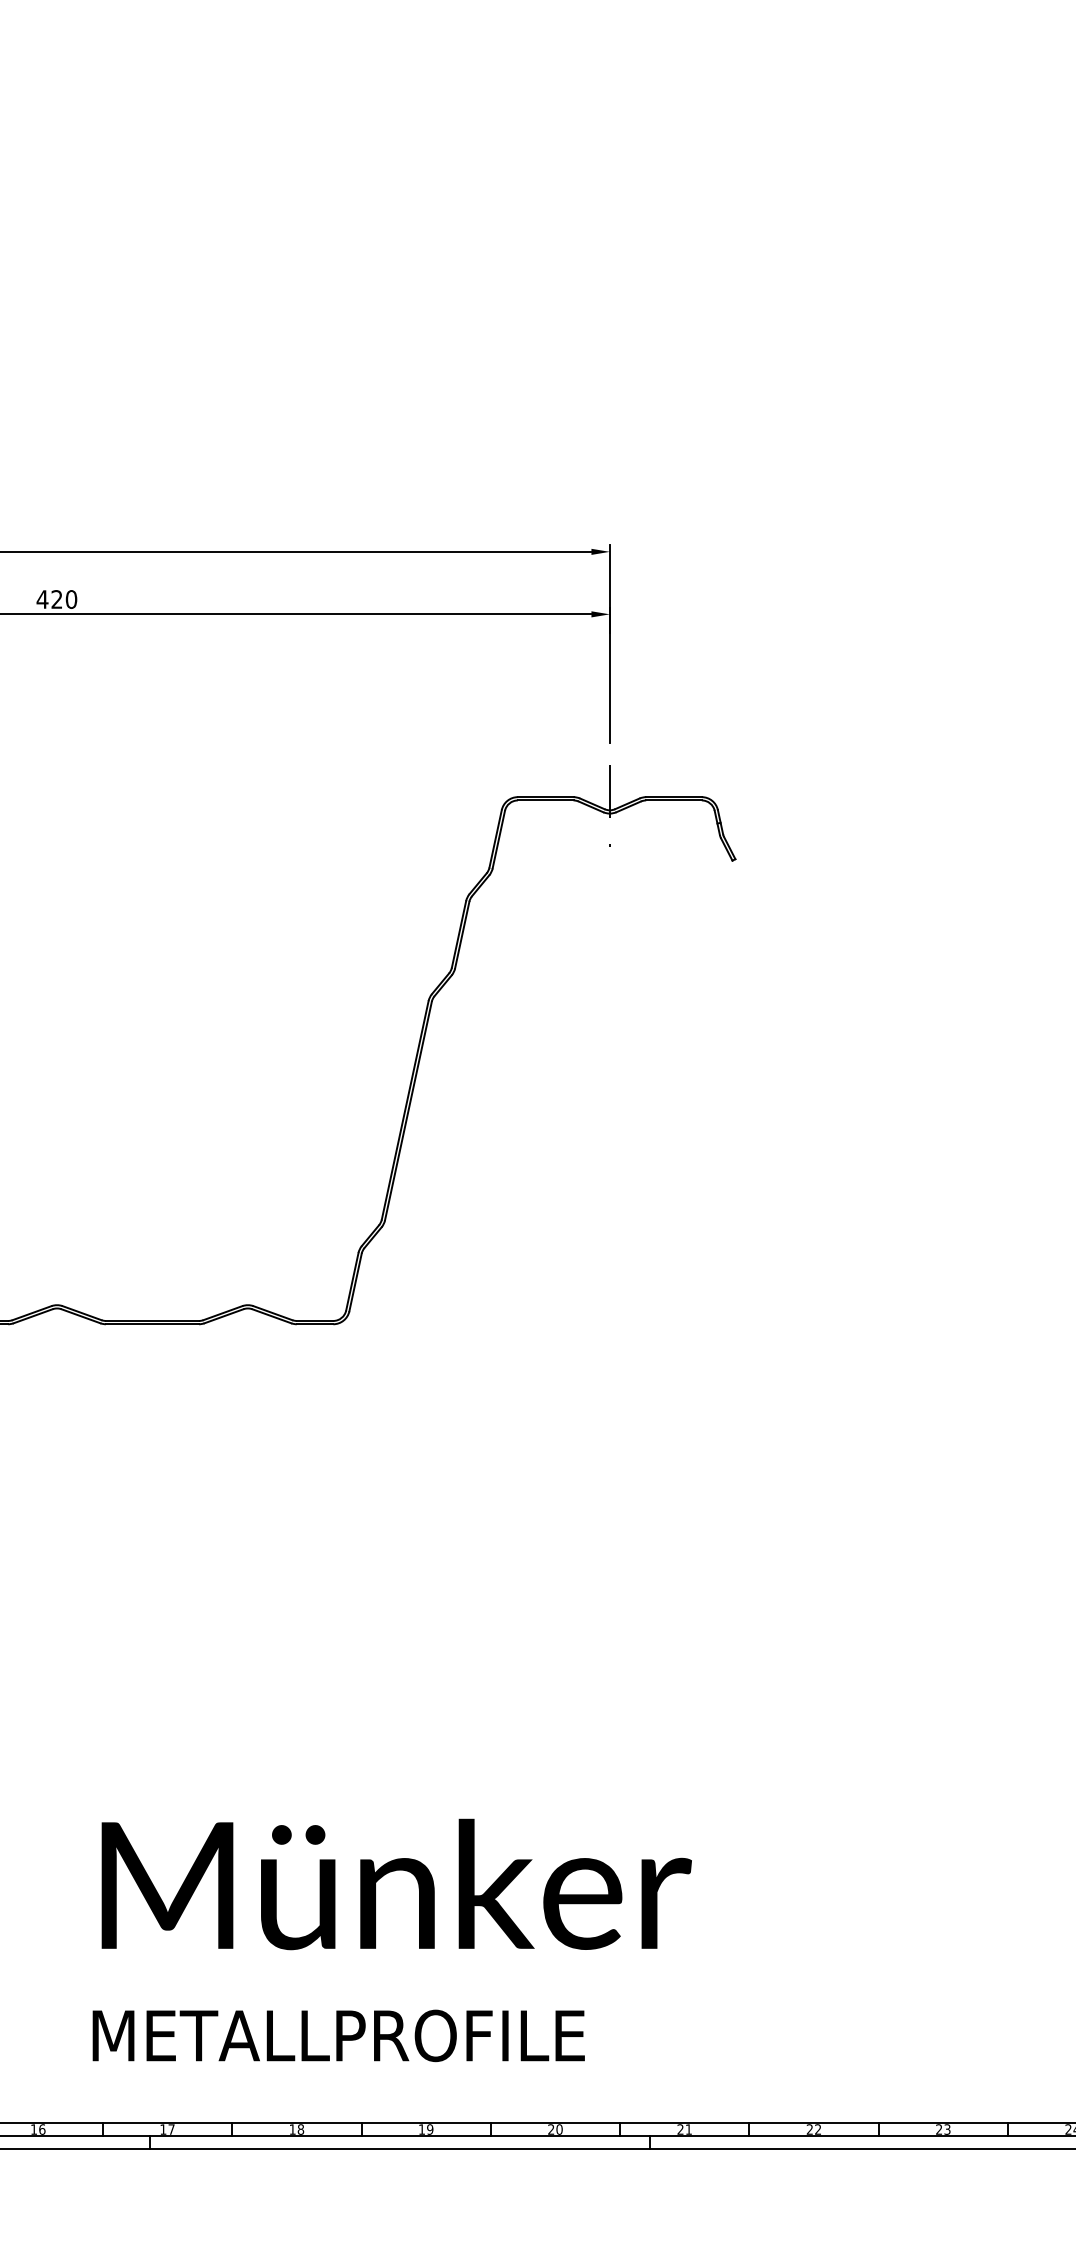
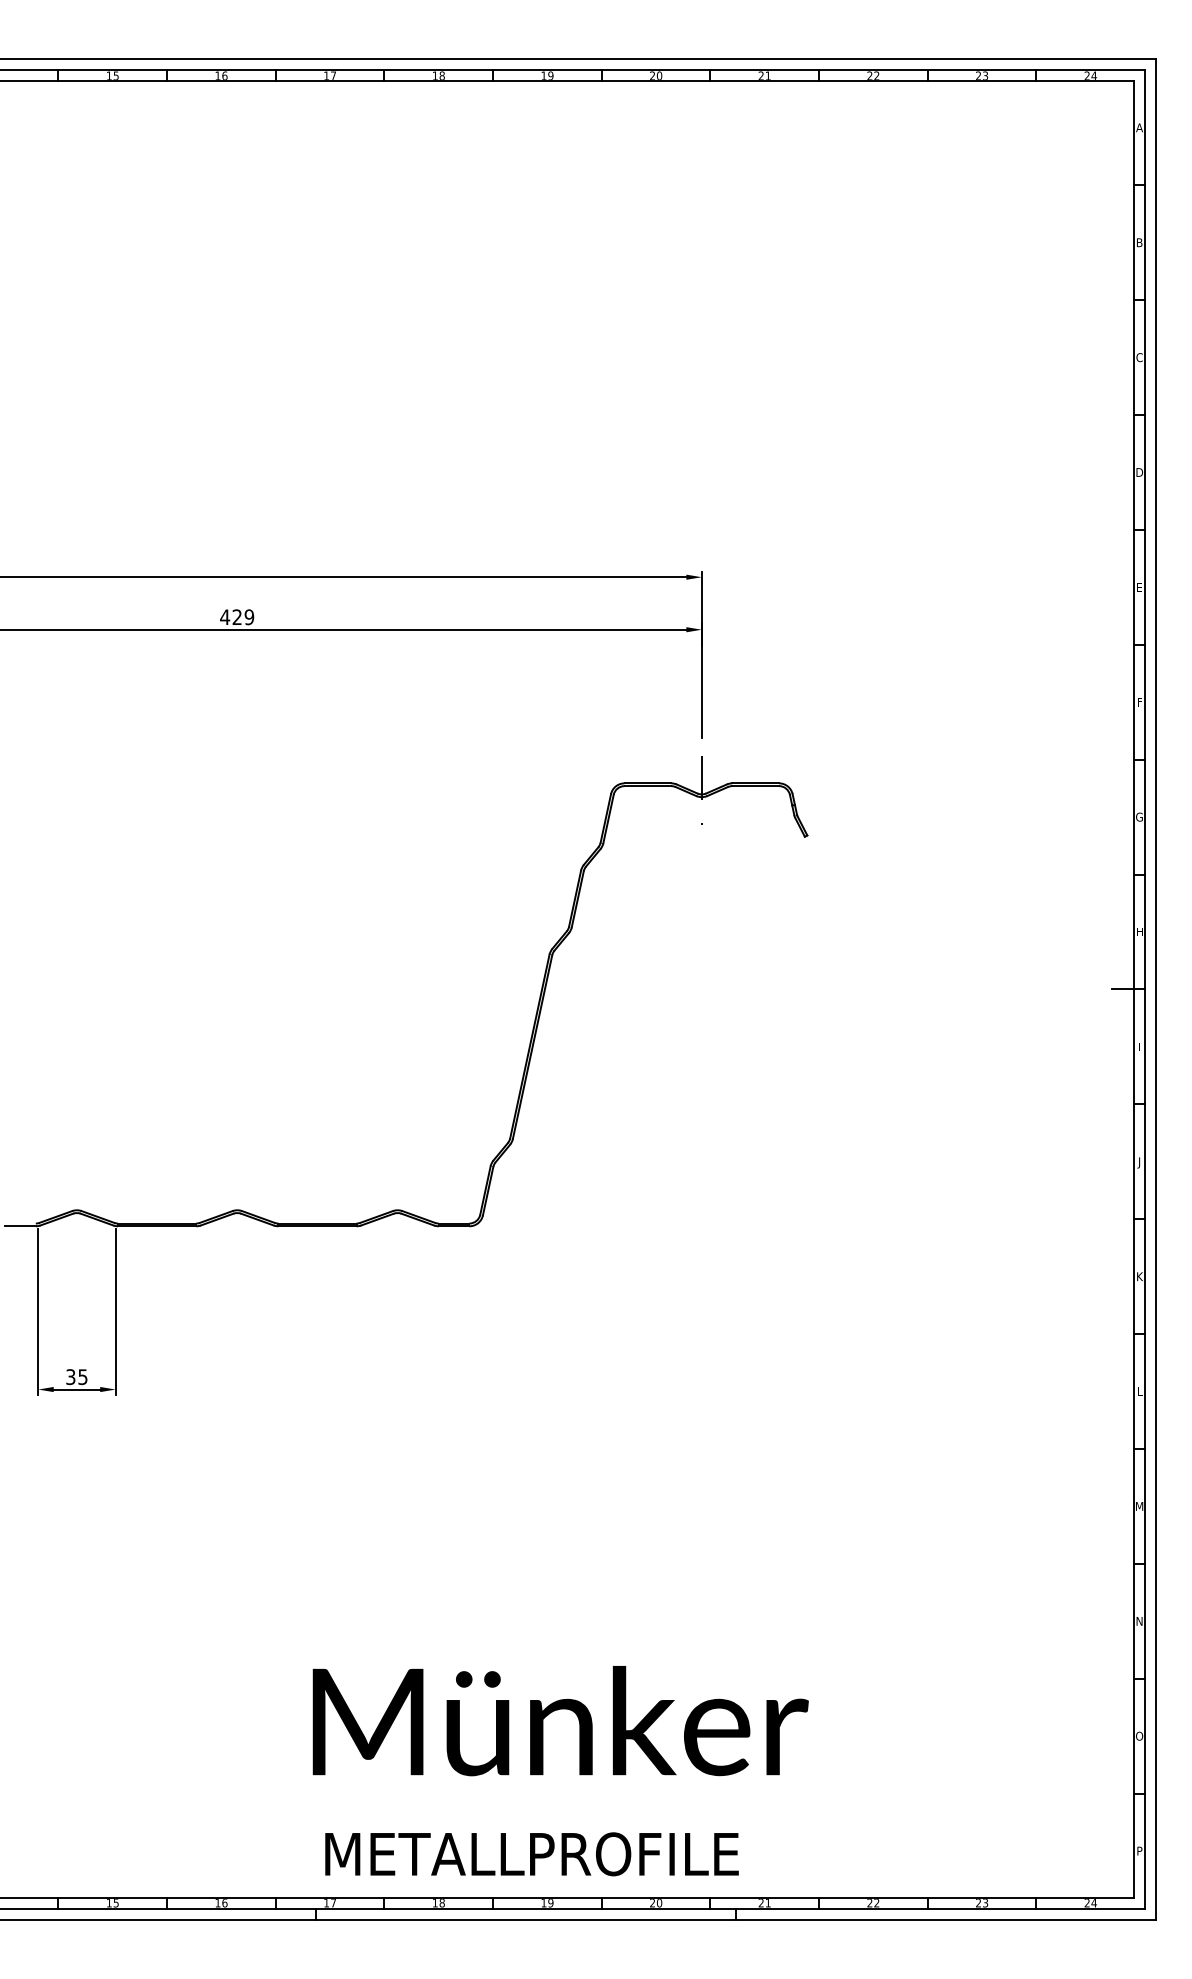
text: (71, 599) -> (249, 617), 420 -> 429
text: (396, 1884) -> (560, 1721), moved
text: (338, 2036) -> (531, 1854), moved

